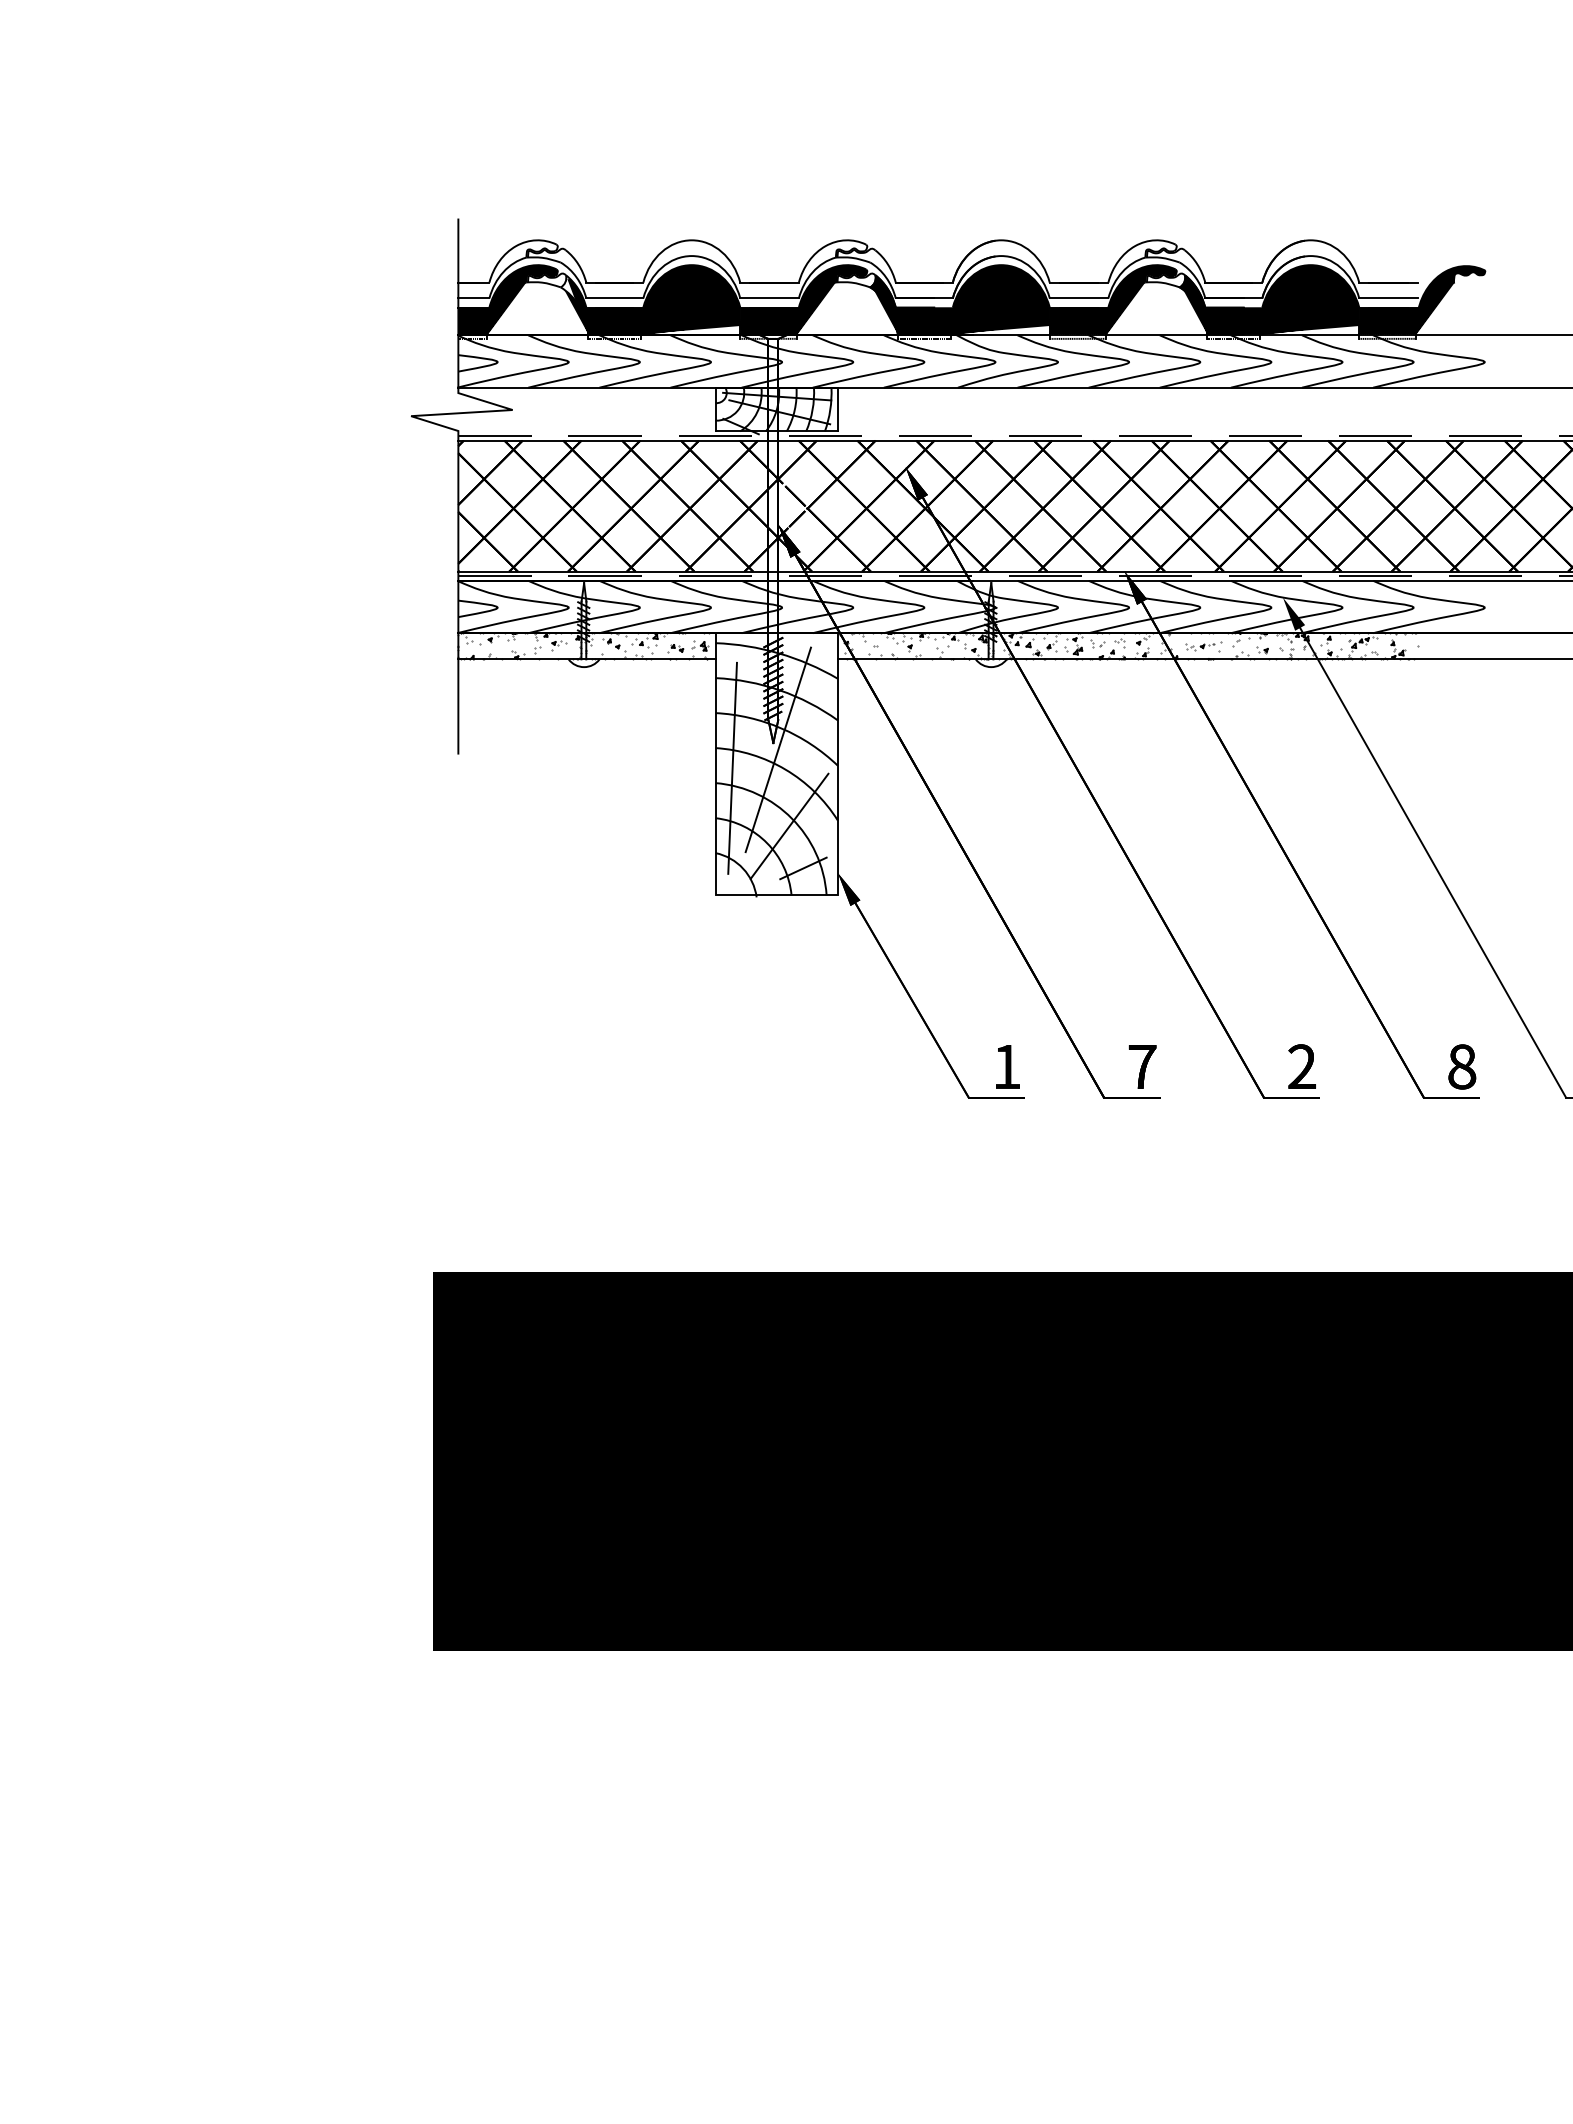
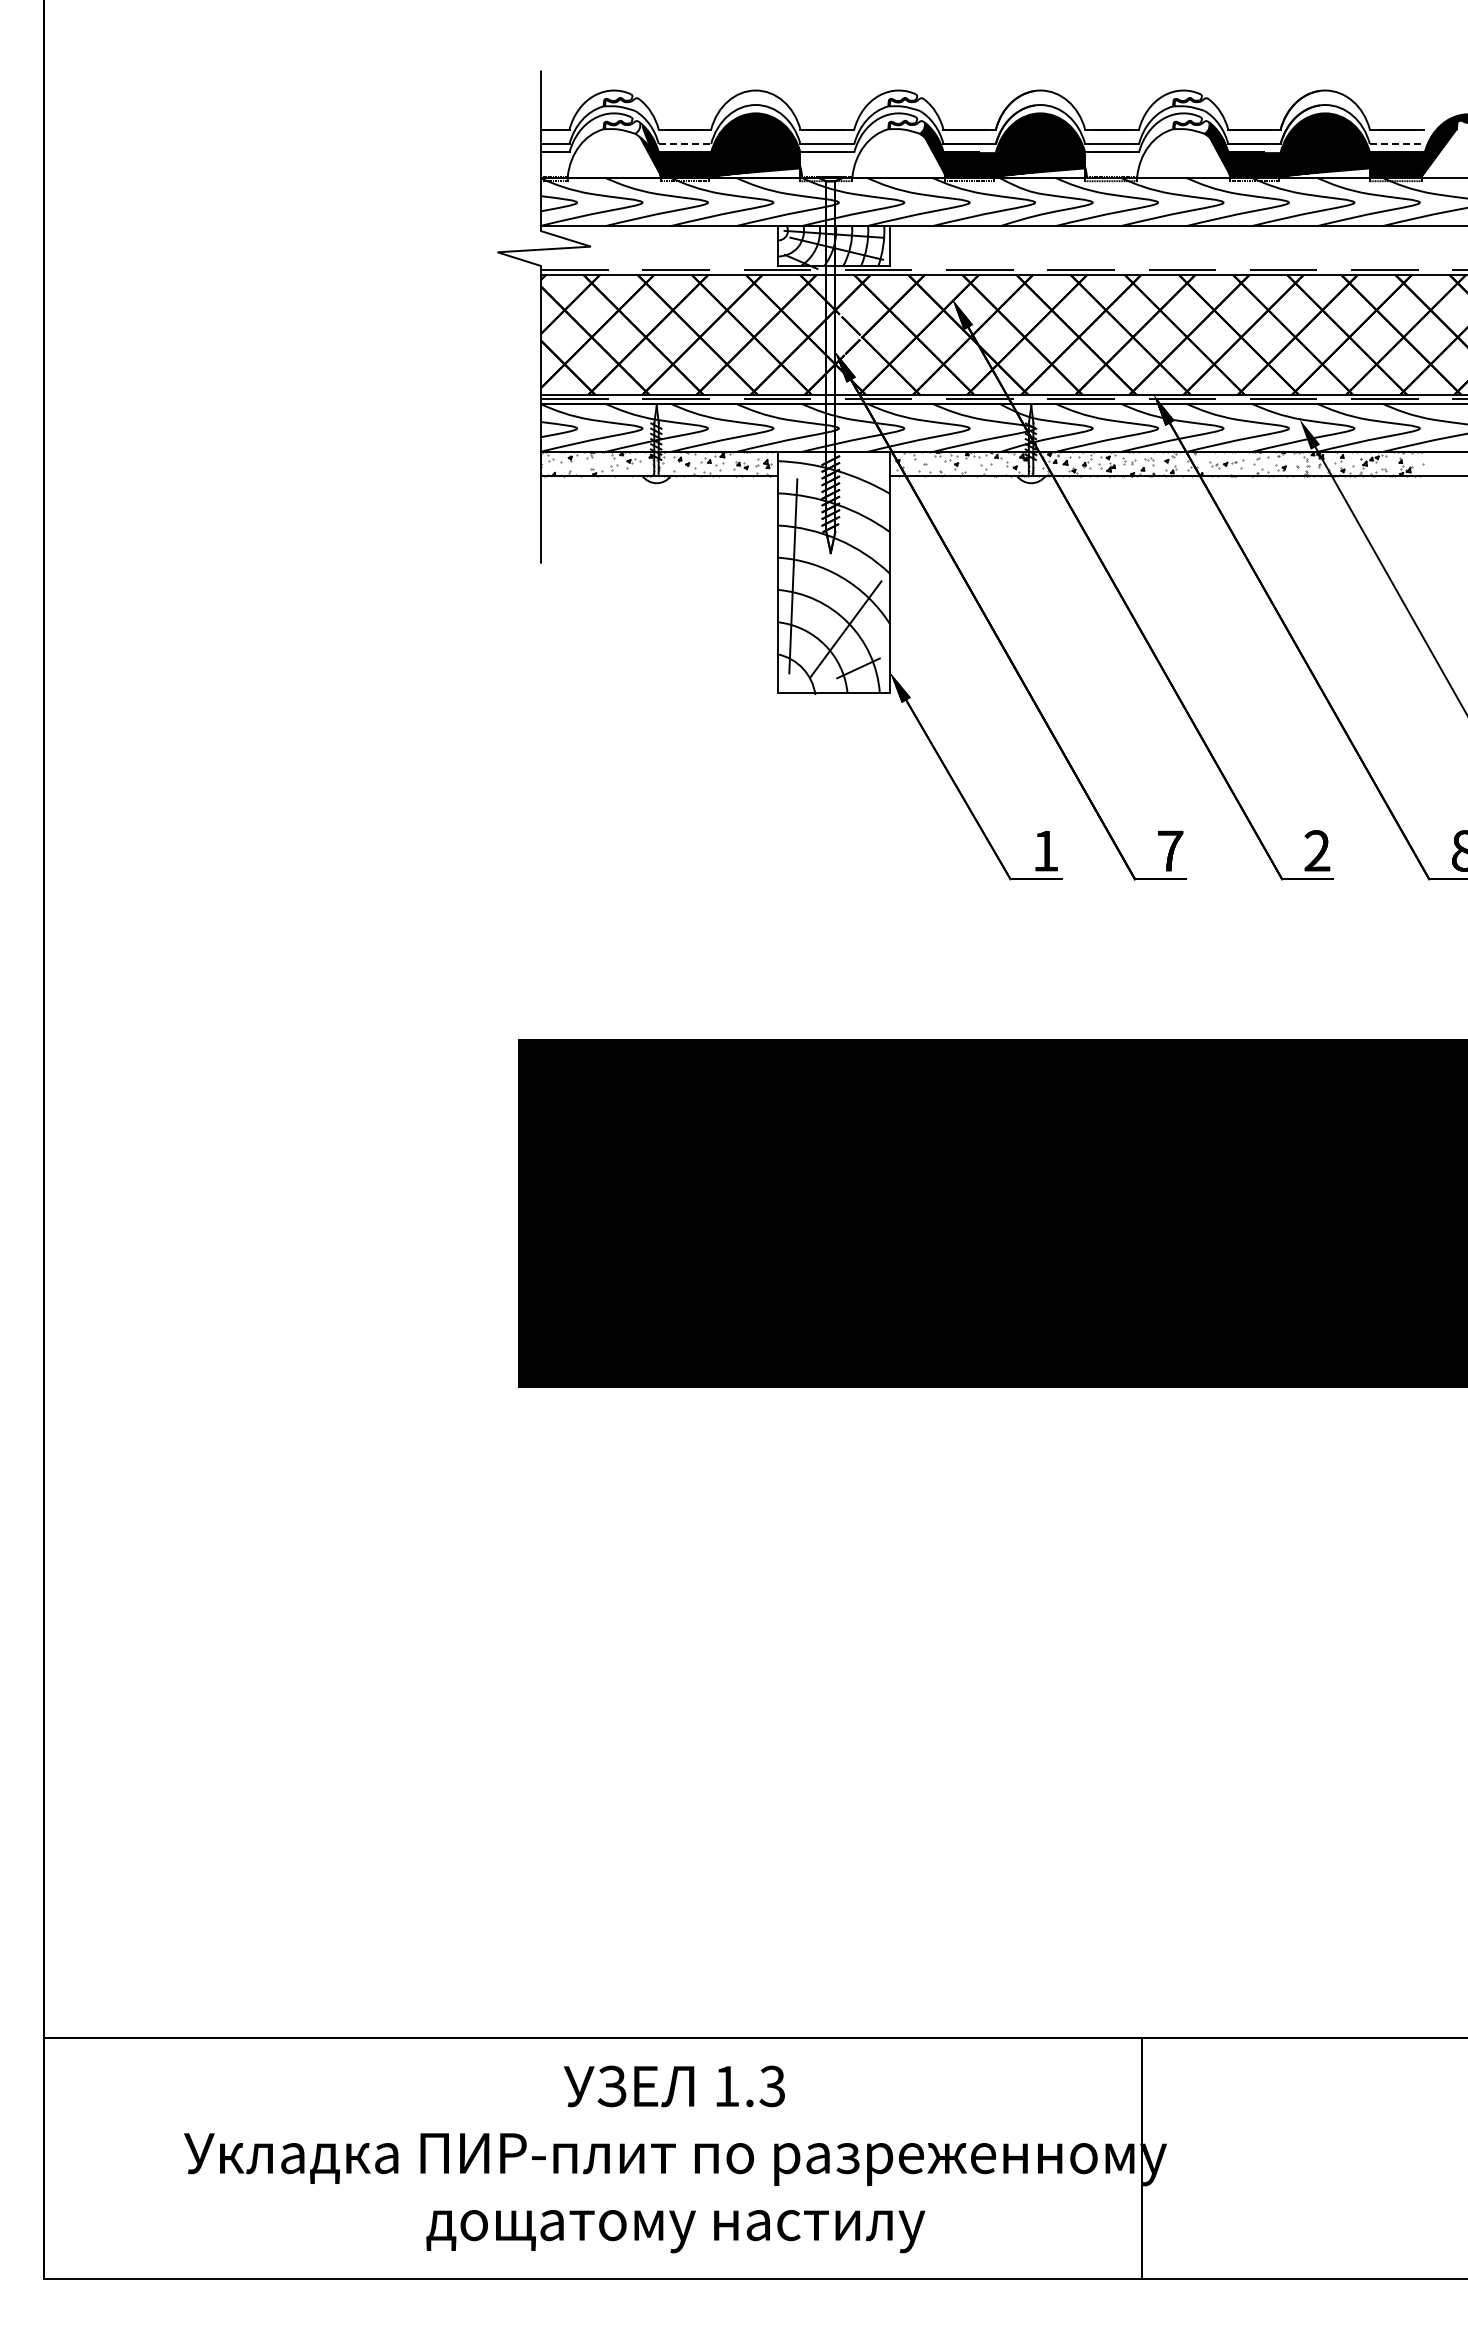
line: (615, 297) -> (685, 143), solid -> dashed
line: (1388, 297) -> (1396, 143), solid -> dashed
fill: (508, 300) -> (587, 145), removed
fill: (804, 300) -> (859, 145), removed
fill: (1114, 300) -> (1144, 145), removed
line: (778, 750) -> (835, 559), removed

